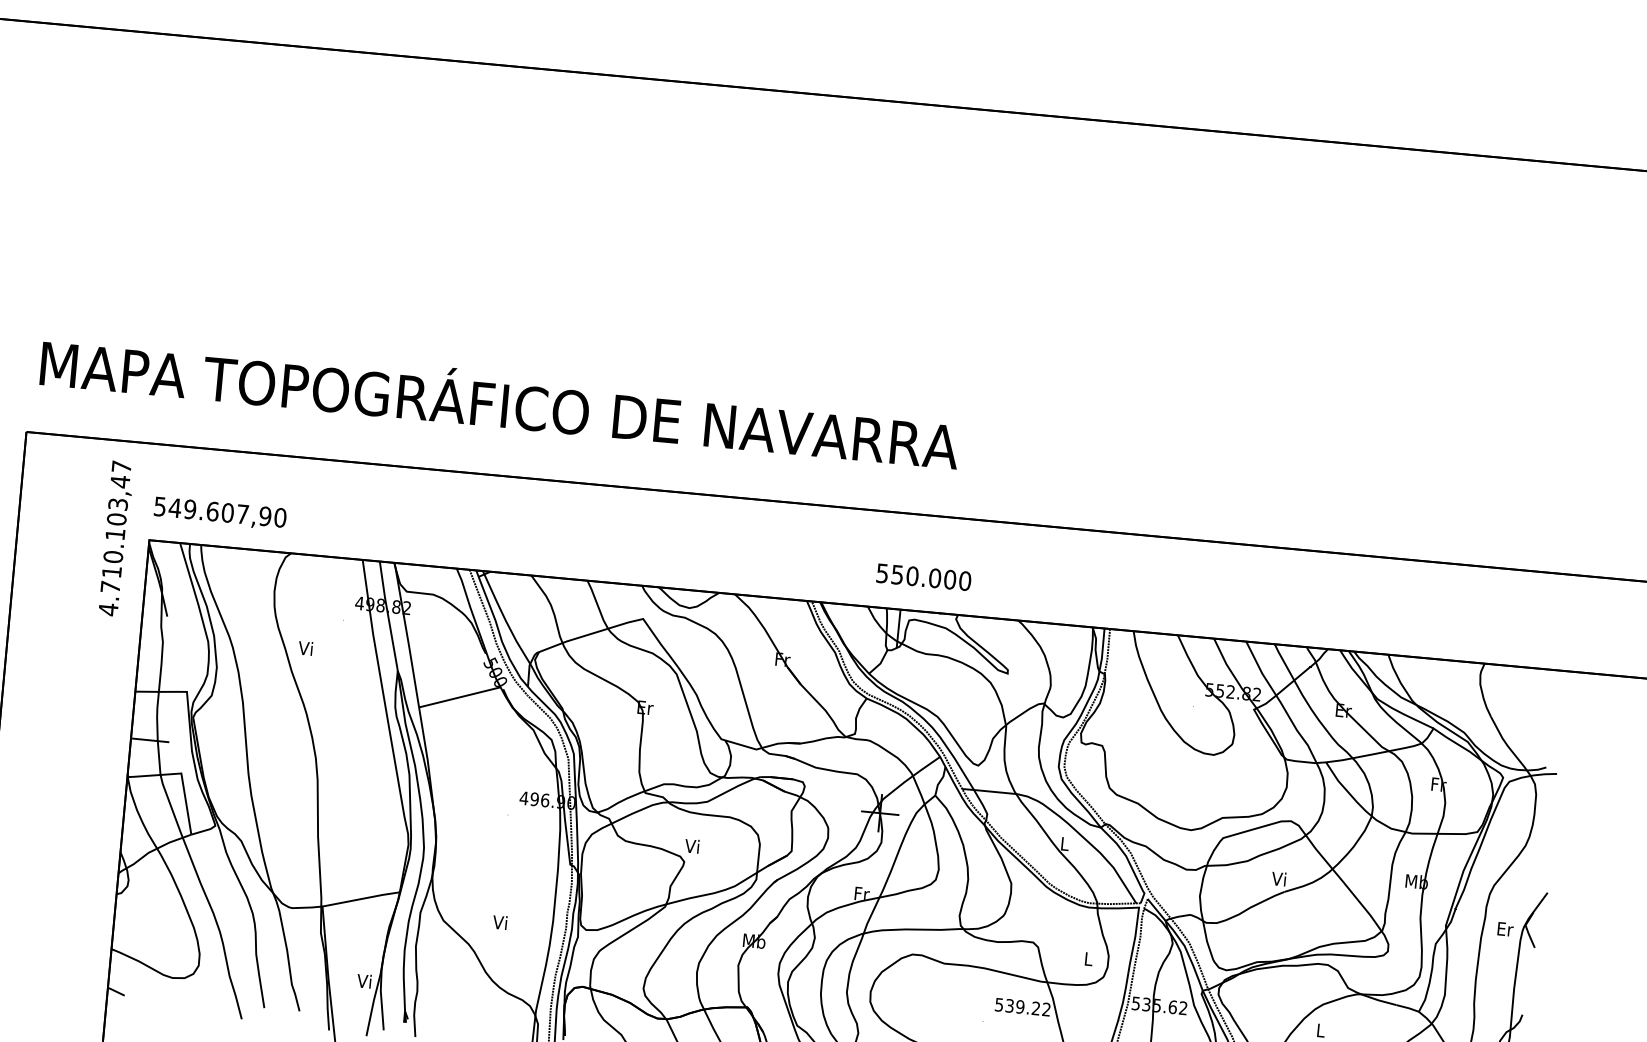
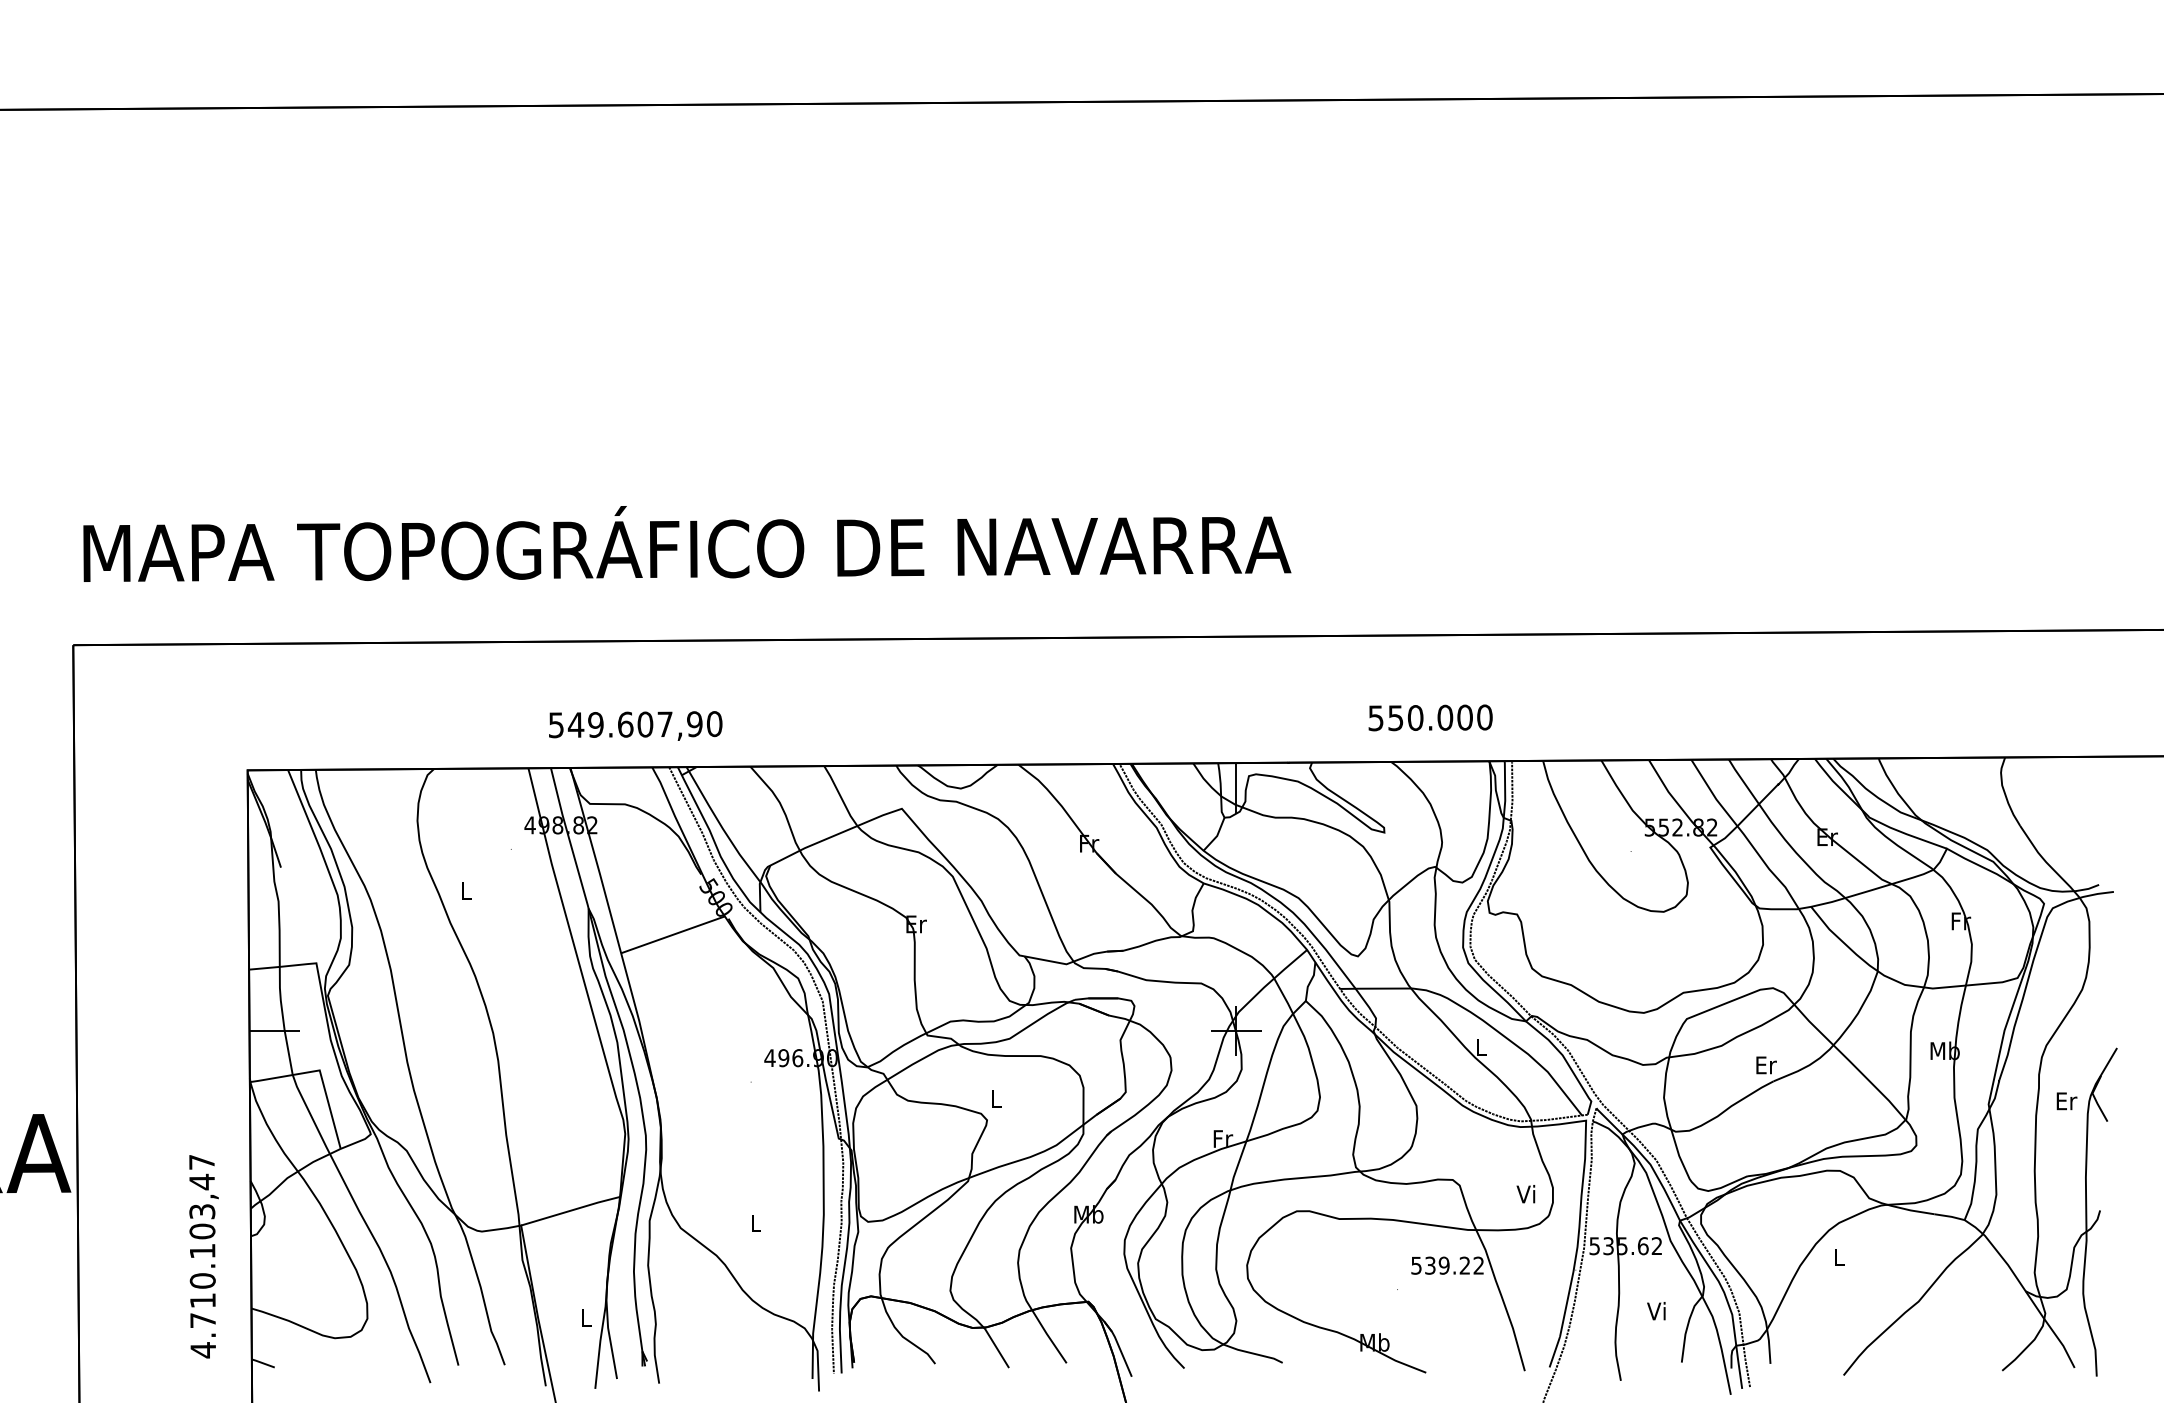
text: (220, 512) -> (635, 725), moved
text: (115, 538) -> (203, 1256), moved
text: (923, 577) -> (1430, 717), moved
text: (305, 647) -> (465, 890), Vi -> L
text: (692, 846) -> (995, 1098), Vi -> L
text: (1279, 878) -> (1765, 1064), Vi -> Er
text: (499, 922) -> (754, 1223), Vi -> L
text: (1087, 959) -> (1525, 1194), L -> Vi
text: (364, 981) -> (585, 1317), Vi -> L

